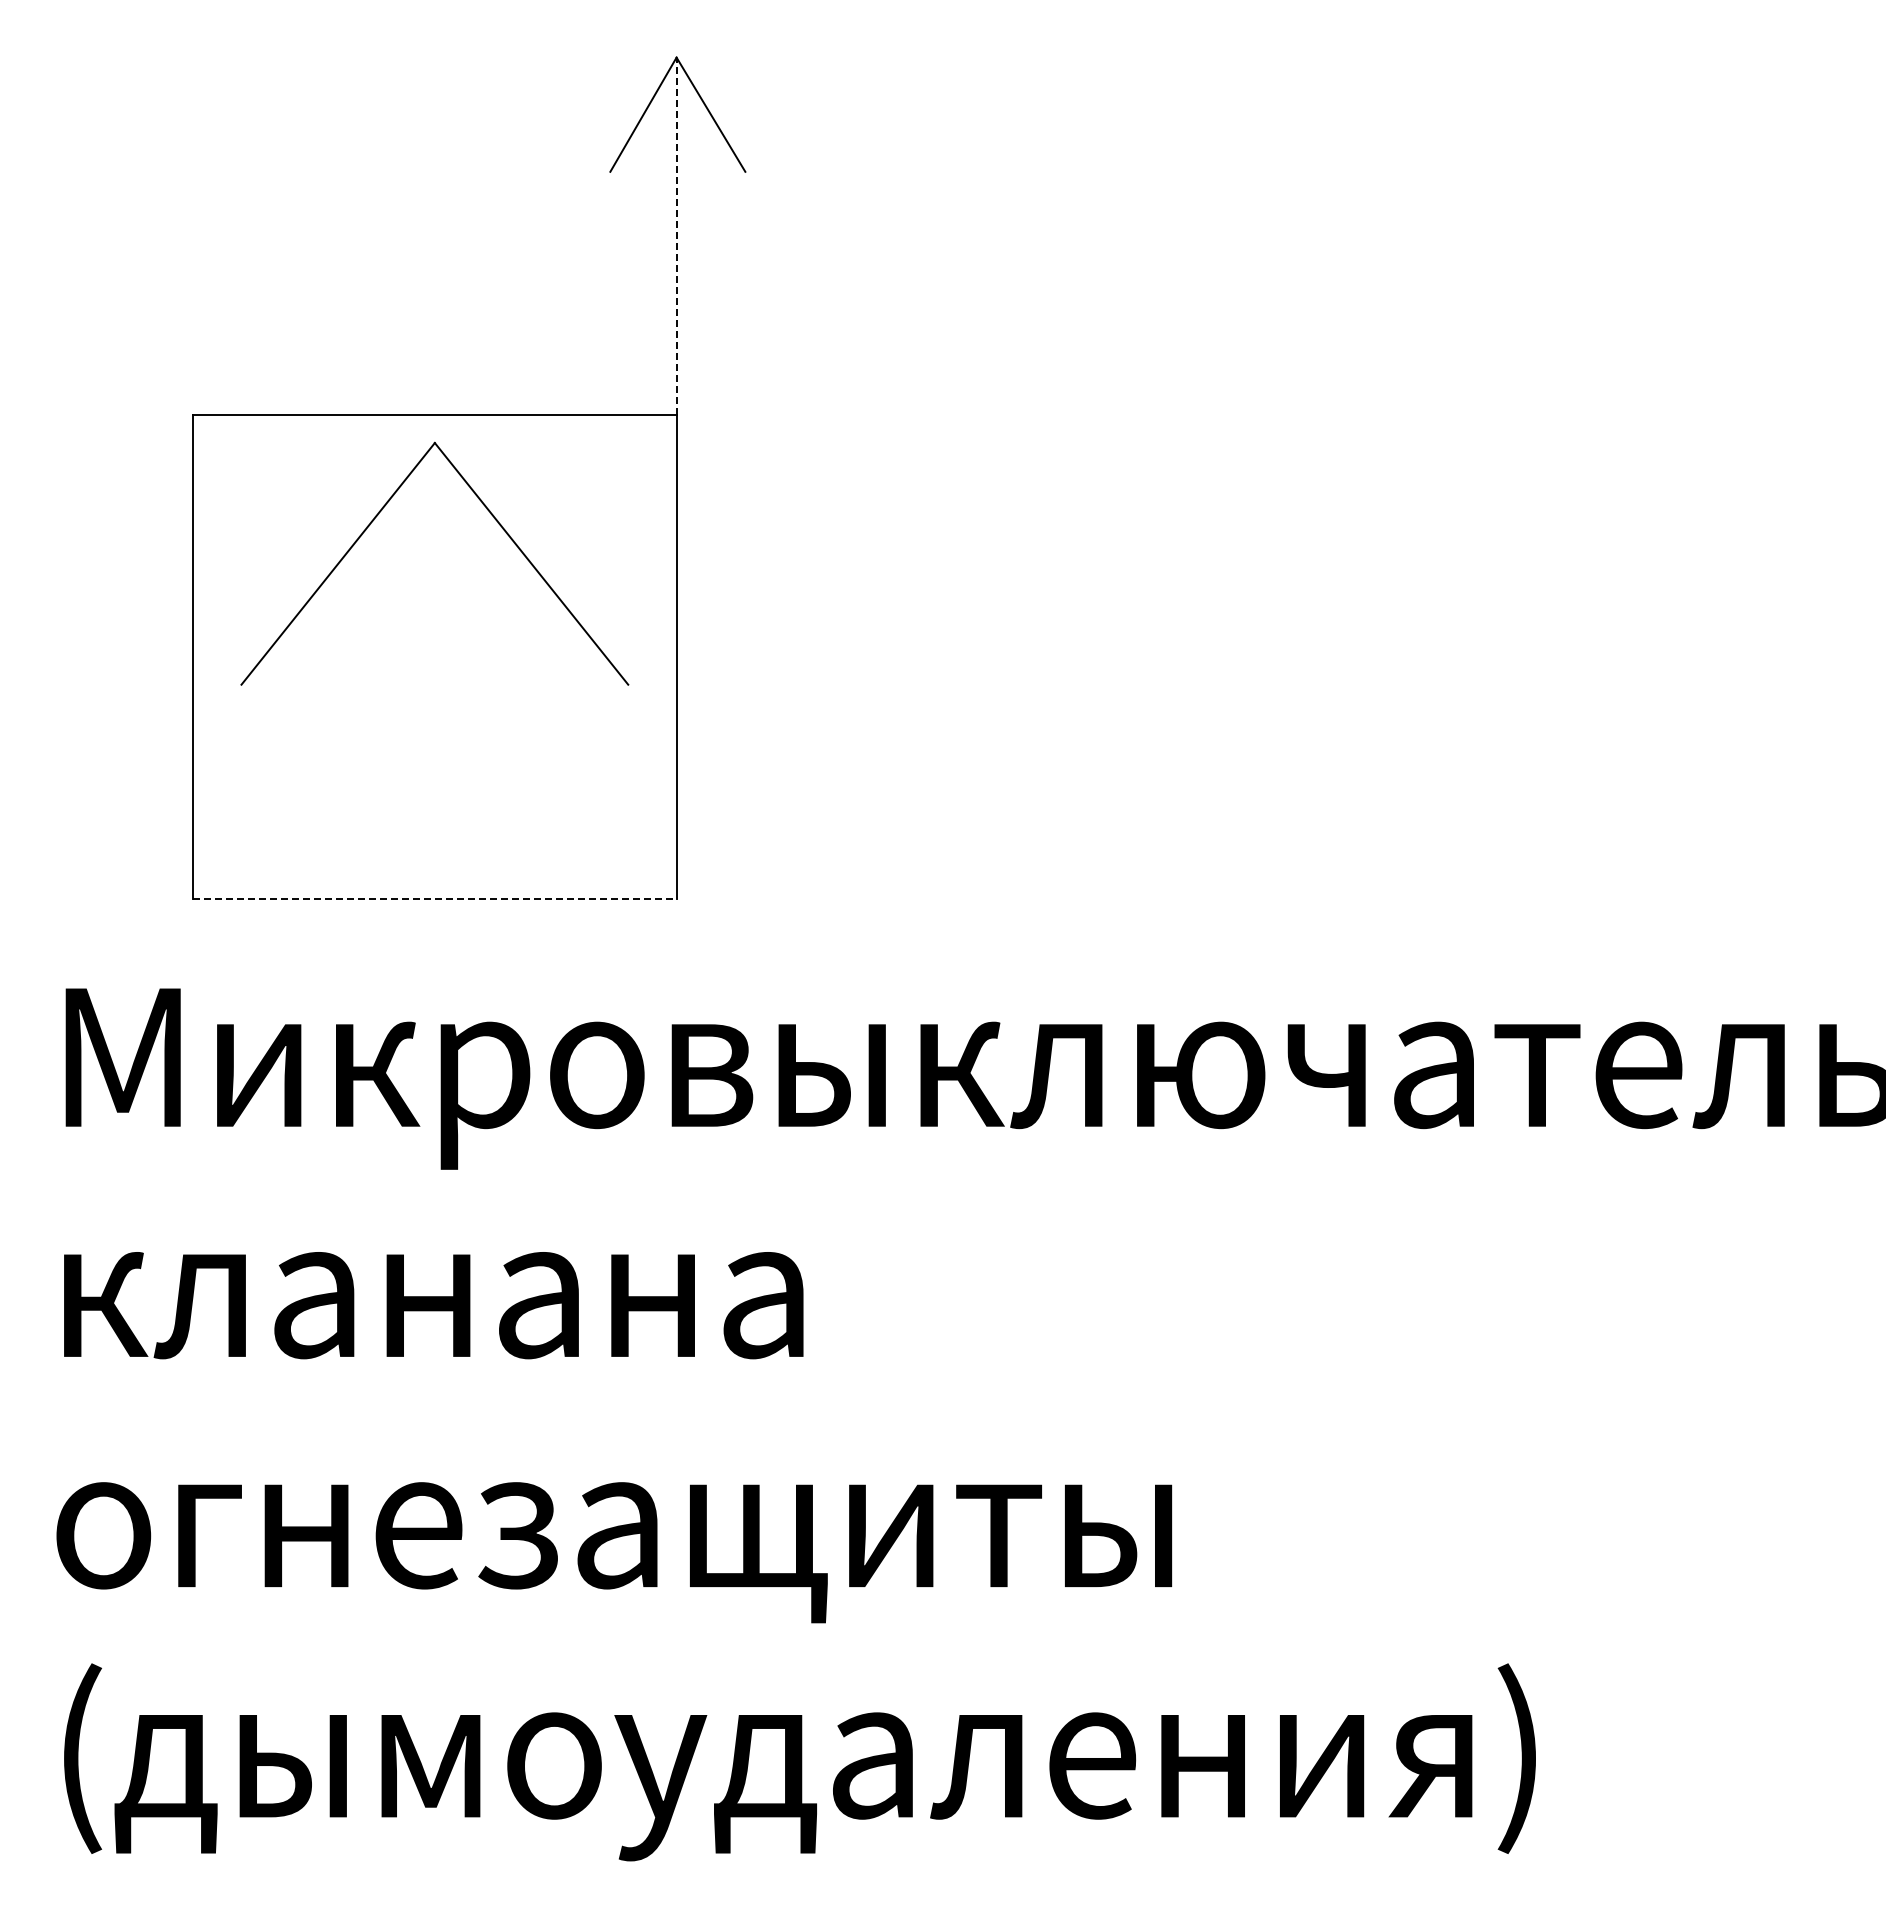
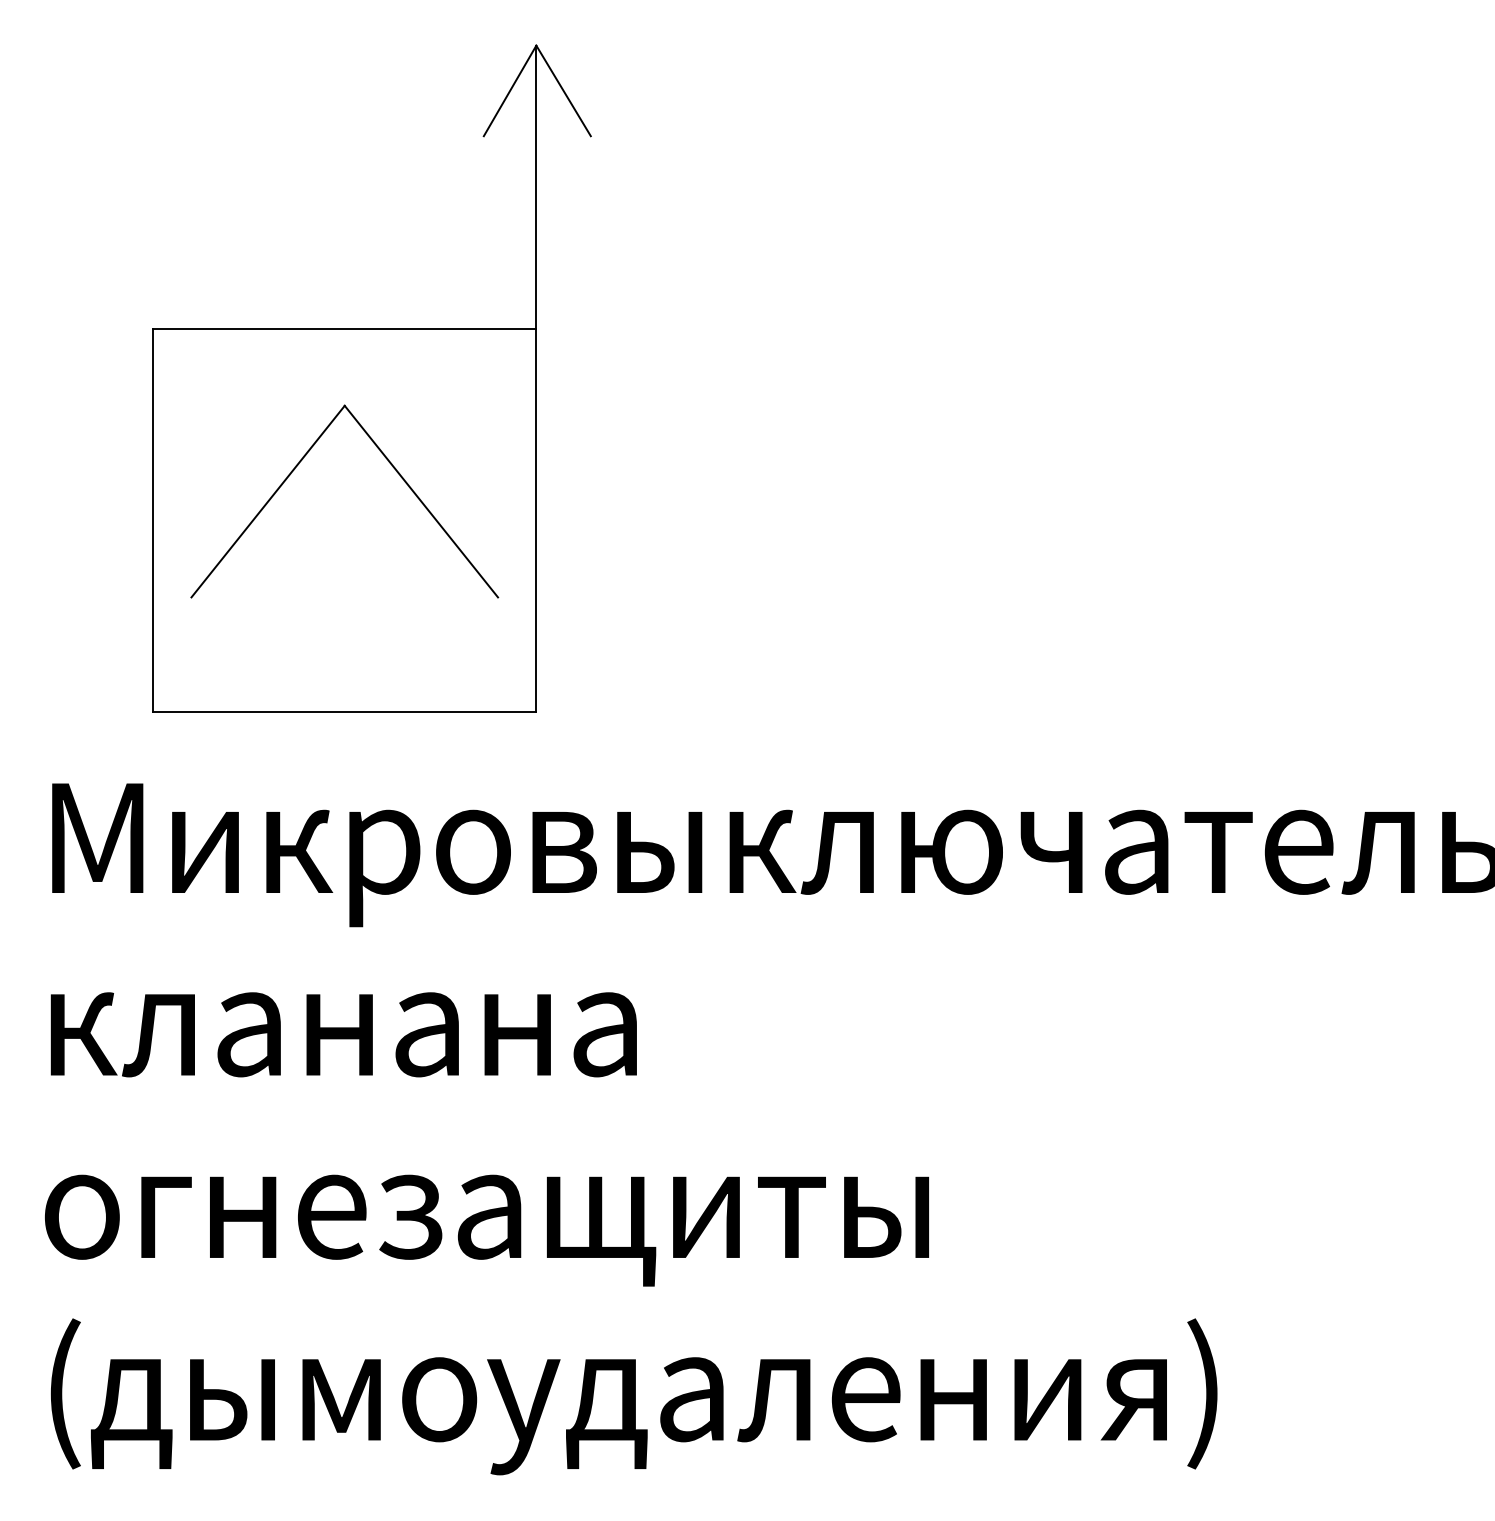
line: (676, 236) -> (536, 187), dashed -> solid
part: (378, 515) -> (300, 463), moved
line: (434, 898) -> (344, 712), dashed -> solid

